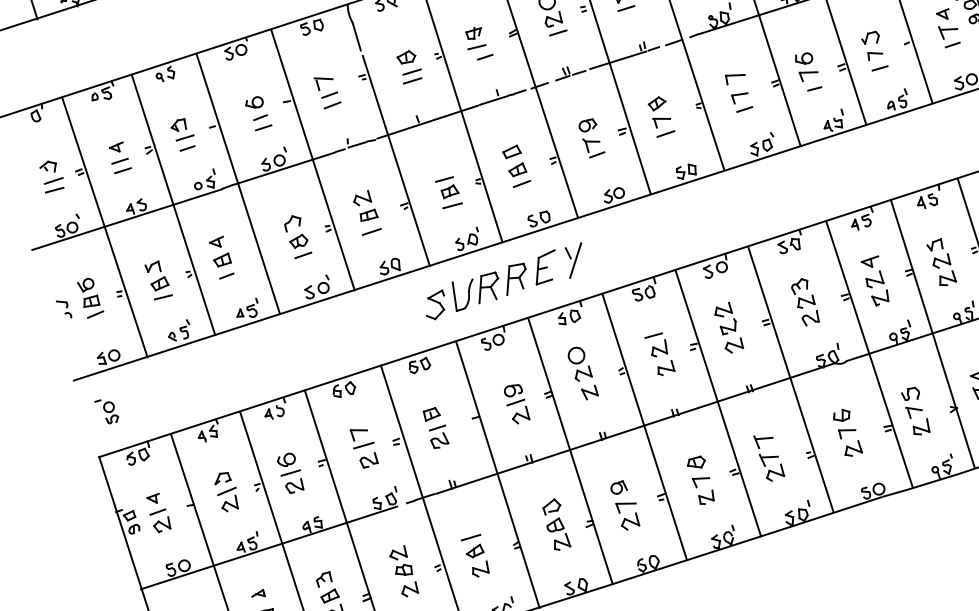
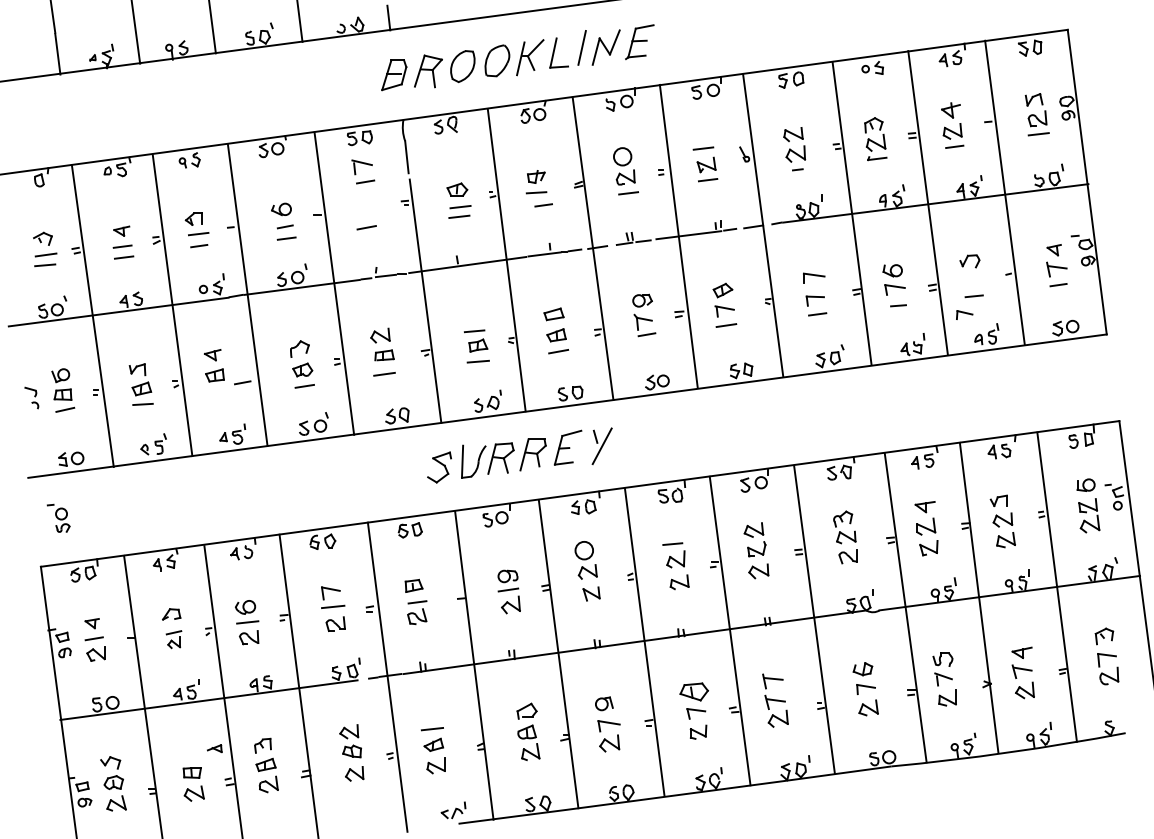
part: (875, 54) -> (964, 314), moved
part: (325, 79) -> (364, 164), moved
line: (226, 275) -> (242, 382), moved
part: (696, 463) -> (694, 692), size x1.4
part: (228, 500) -> (173, 639), size x0.7
part: (257, 594) -> (214, 748), moved

